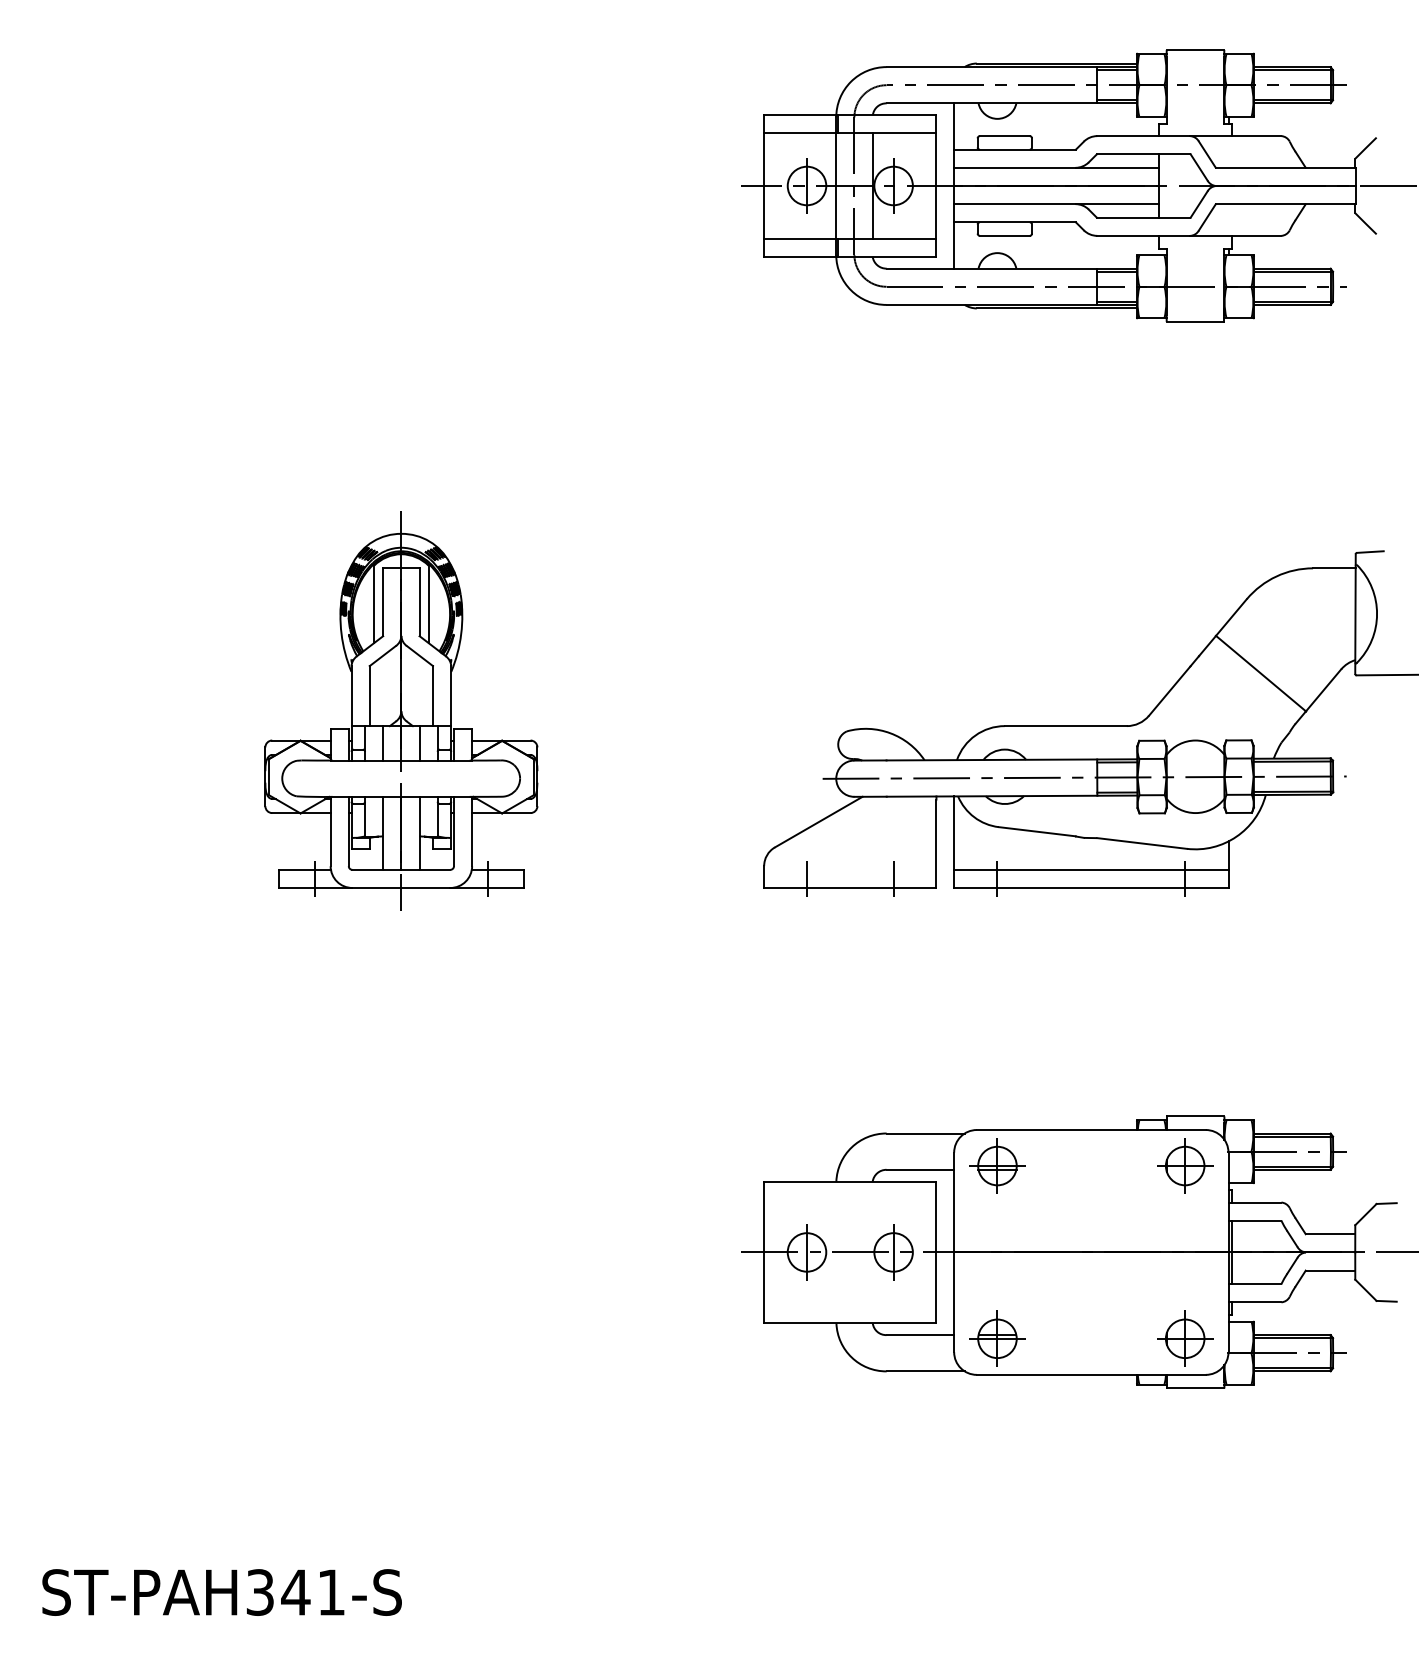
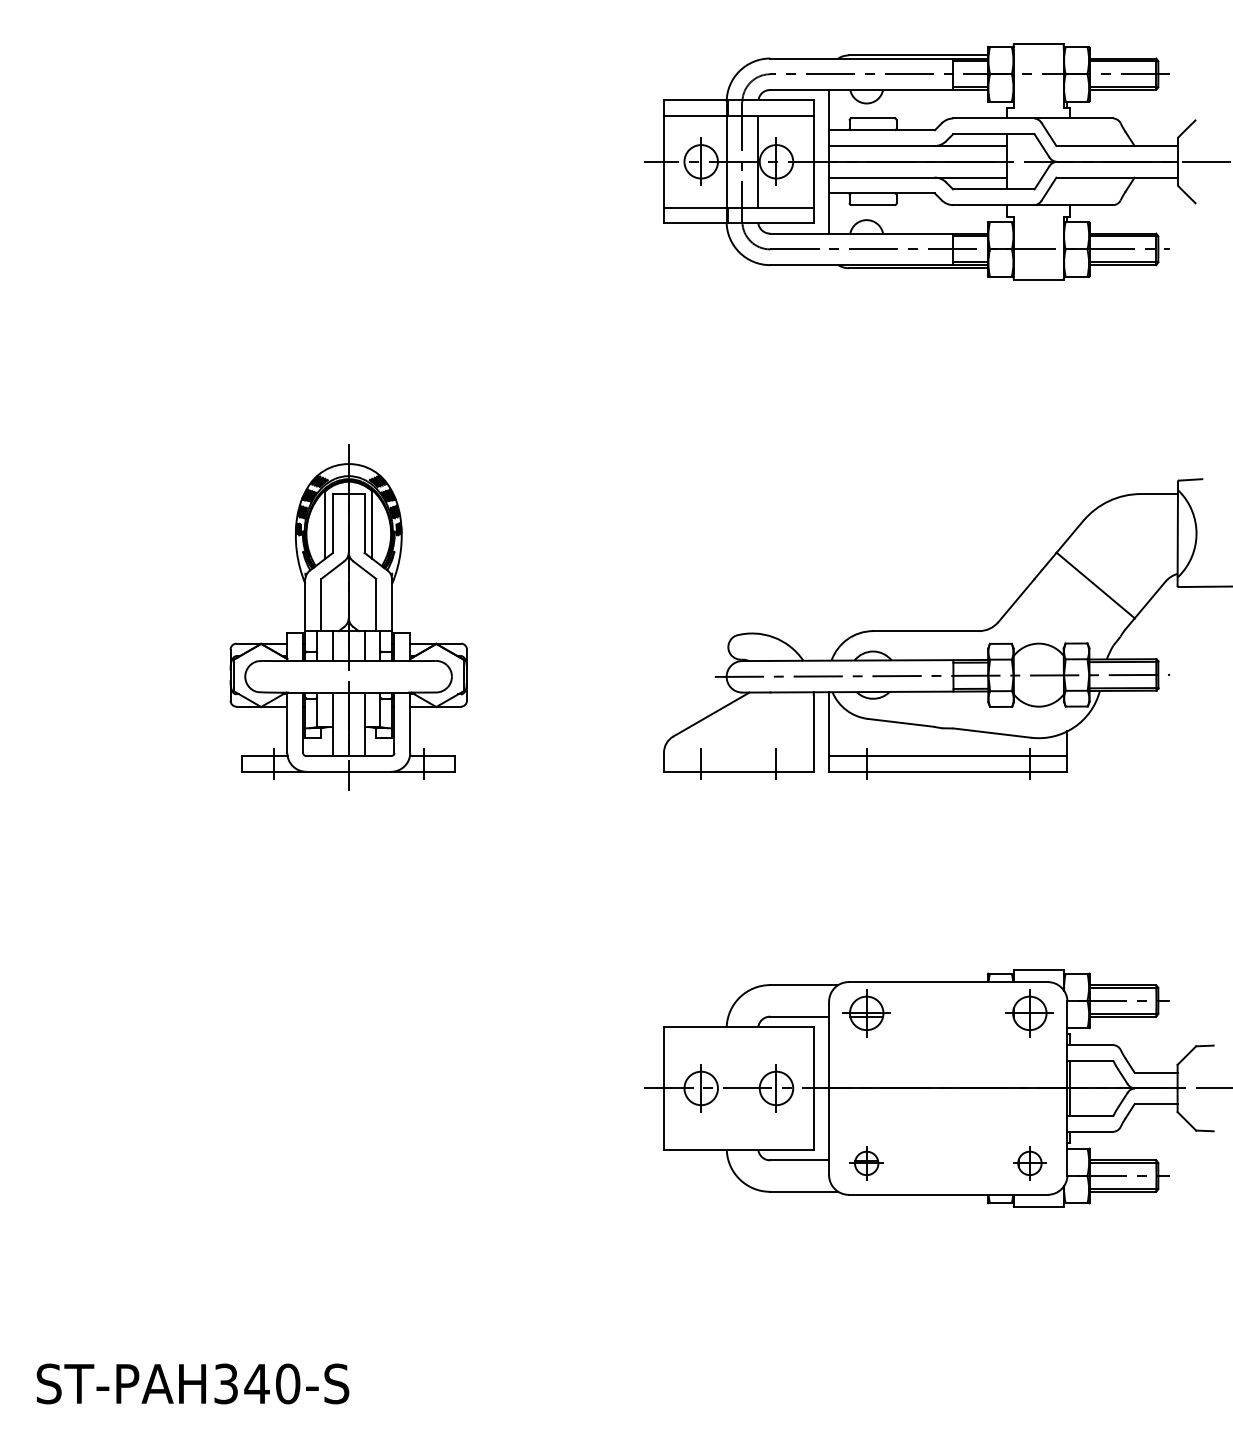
part: (997, 1338) -> (866, 1163), size x0.7
part: (1185, 1338) -> (1030, 1163), size x0.7
text: (331, 1592) -> (288, 1383), ST-PAH341-S -> ST-PAH340-S

